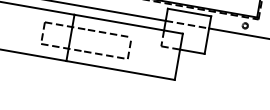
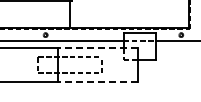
line: (129, 24) -> (98, 48), solid -> dashed
line: (121, 70) -> (98, 82), solid -> dashed

